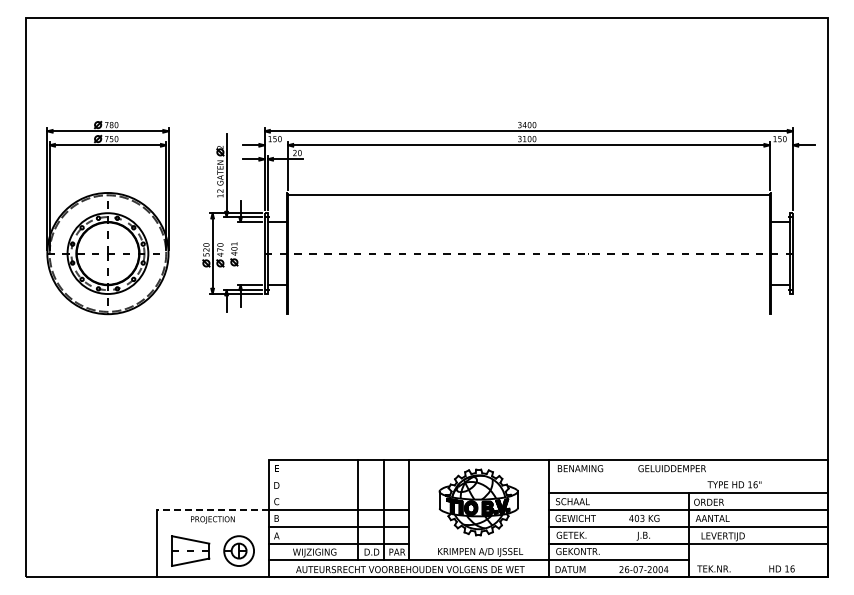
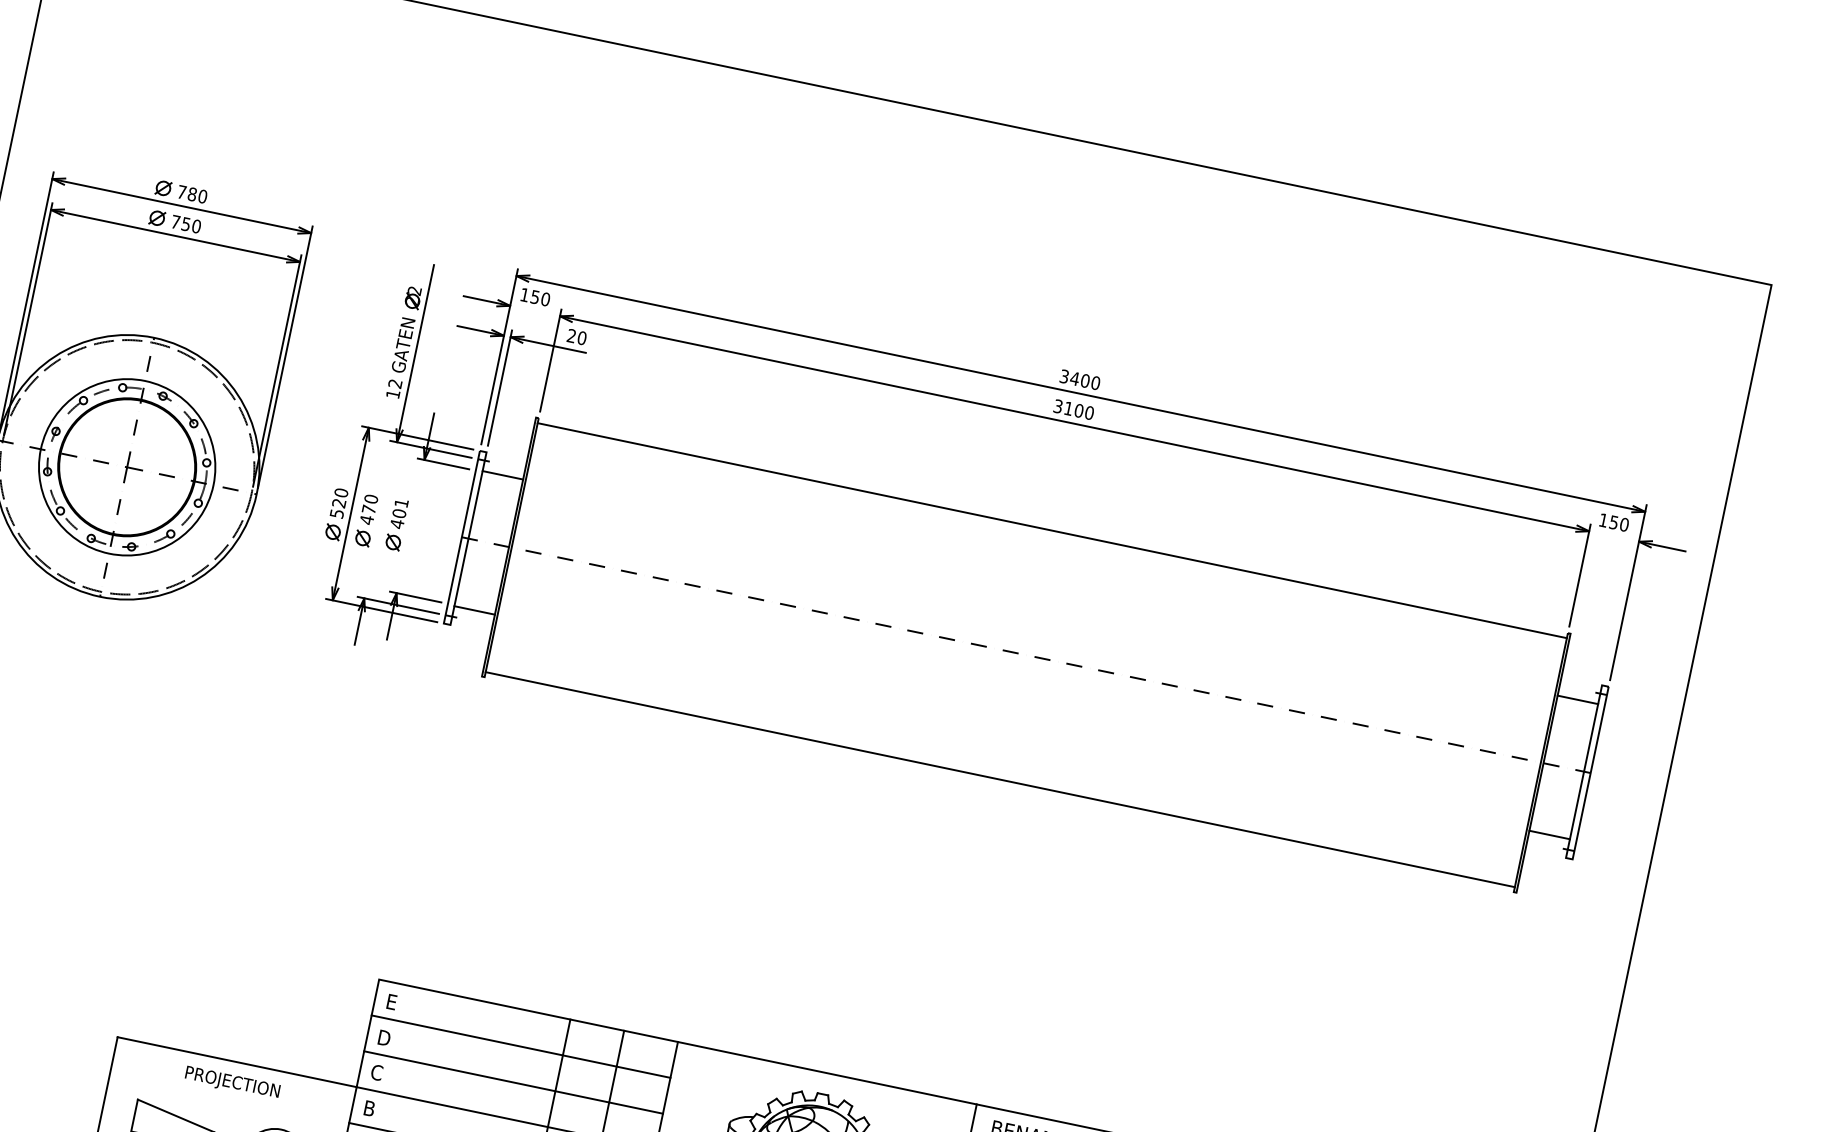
line: (528, 311) -> (999, 778), added
line: (338, 476) -> (520, 1046), added
line: (338, 493) -> (512, 1082), added
line: (213, 510) -> (238, 1063), dashed -> solid

